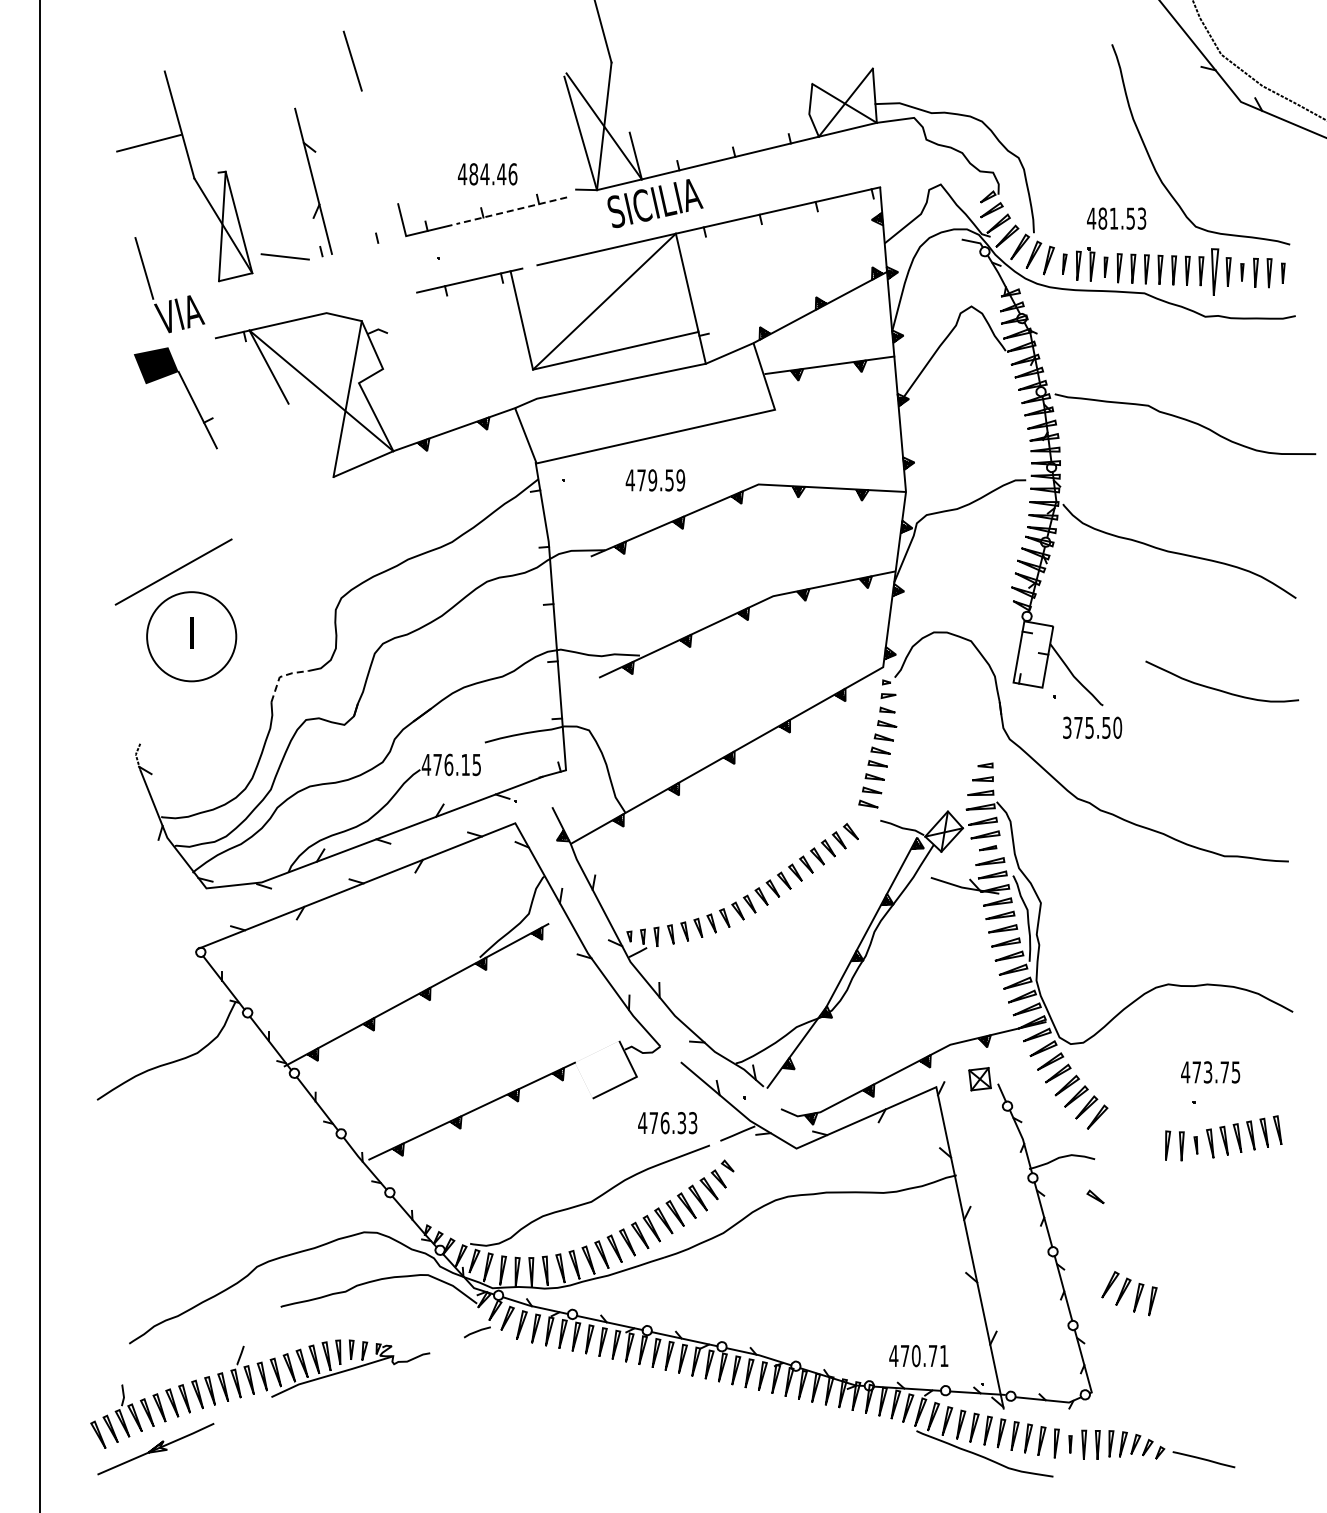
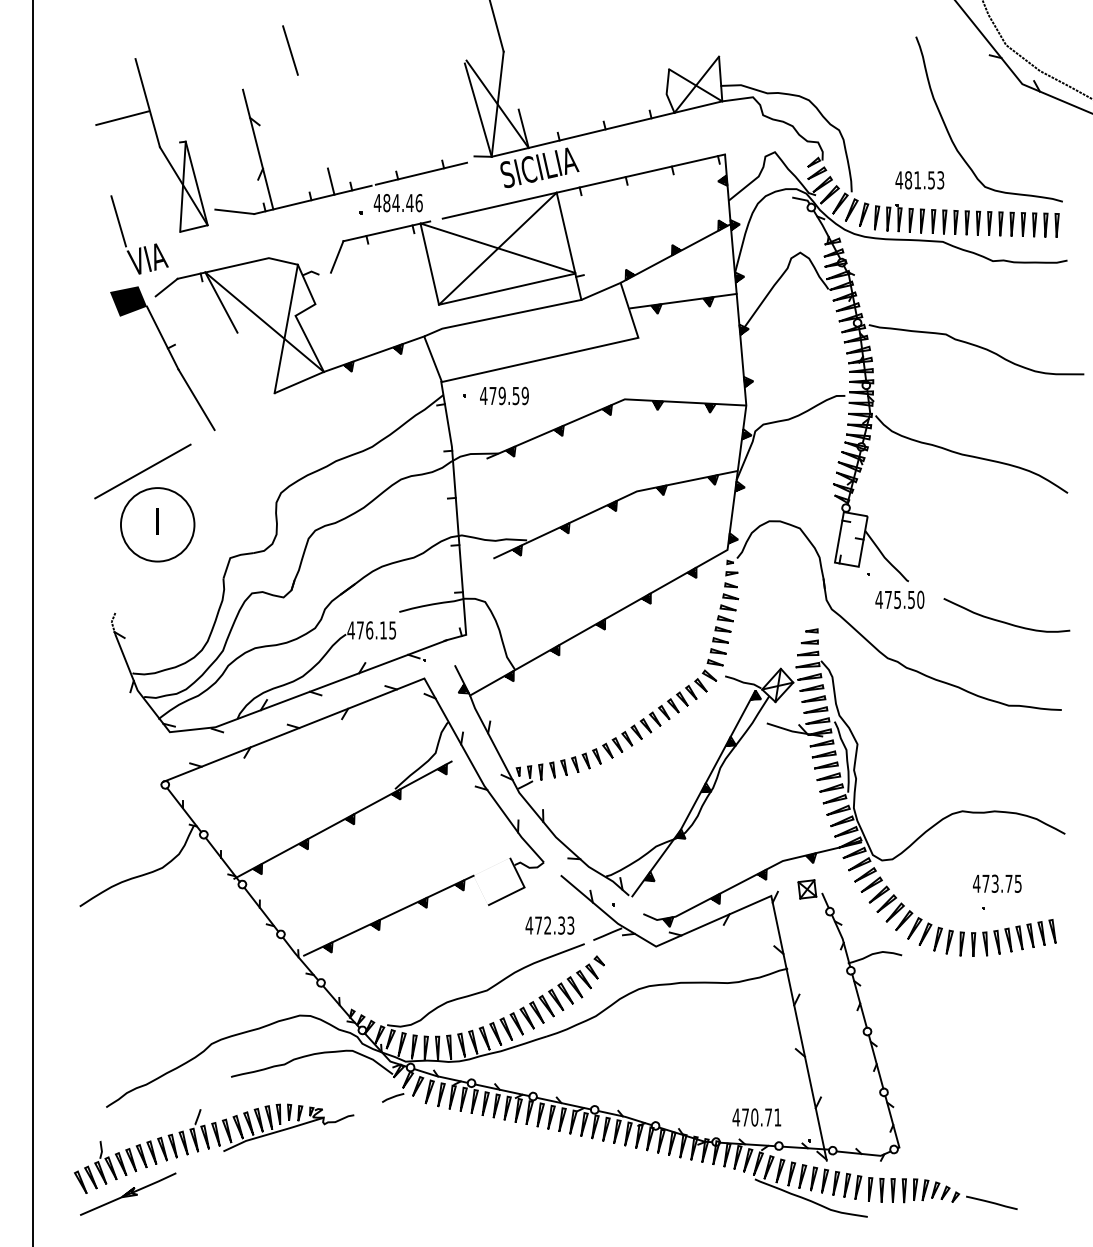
text: (487, 174) -> (398, 203), moved
line: (511, 210) -> (421, 173), dashed -> solid
line: (357, 247) -> (294, 204), added
part: (1064, 264) -> (876, 218), size x1.43
part: (1105, 267) -> (910, 220), size x1.43
part: (1214, 271) -> (1000, 223), size x0.62
part: (1242, 272) -> (1023, 224), size x1.67
part: (1283, 273) -> (1057, 225), size x1.43
line: (604, 301) -> (497, 248), added
line: (409, 311) -> (337, 256), added
line: (202, 348) -> (166, 287), added
text: (655, 480) -> (504, 396), moved
line: (238, 484) -> (196, 399), added
line: (281, 676) -> (231, 557), dashed -> solid
curve: (1220, 689) -> (1005, 621), moved
text: (1066, 727) -> (878, 599), 375.50 -> 475.50
part: (987, 847) -> (813, 698), size x1.67
text: (664, 1123) -> (547, 925), 476.33 -> 472.33
part: (1195, 1145) -> (984, 944), size x1.67
part: (1095, 1196) -> (709, 675), moved
part: (1129, 1293) -> (930, 935), moved
part: (1070, 1444) -> (881, 1190), size x1.67

